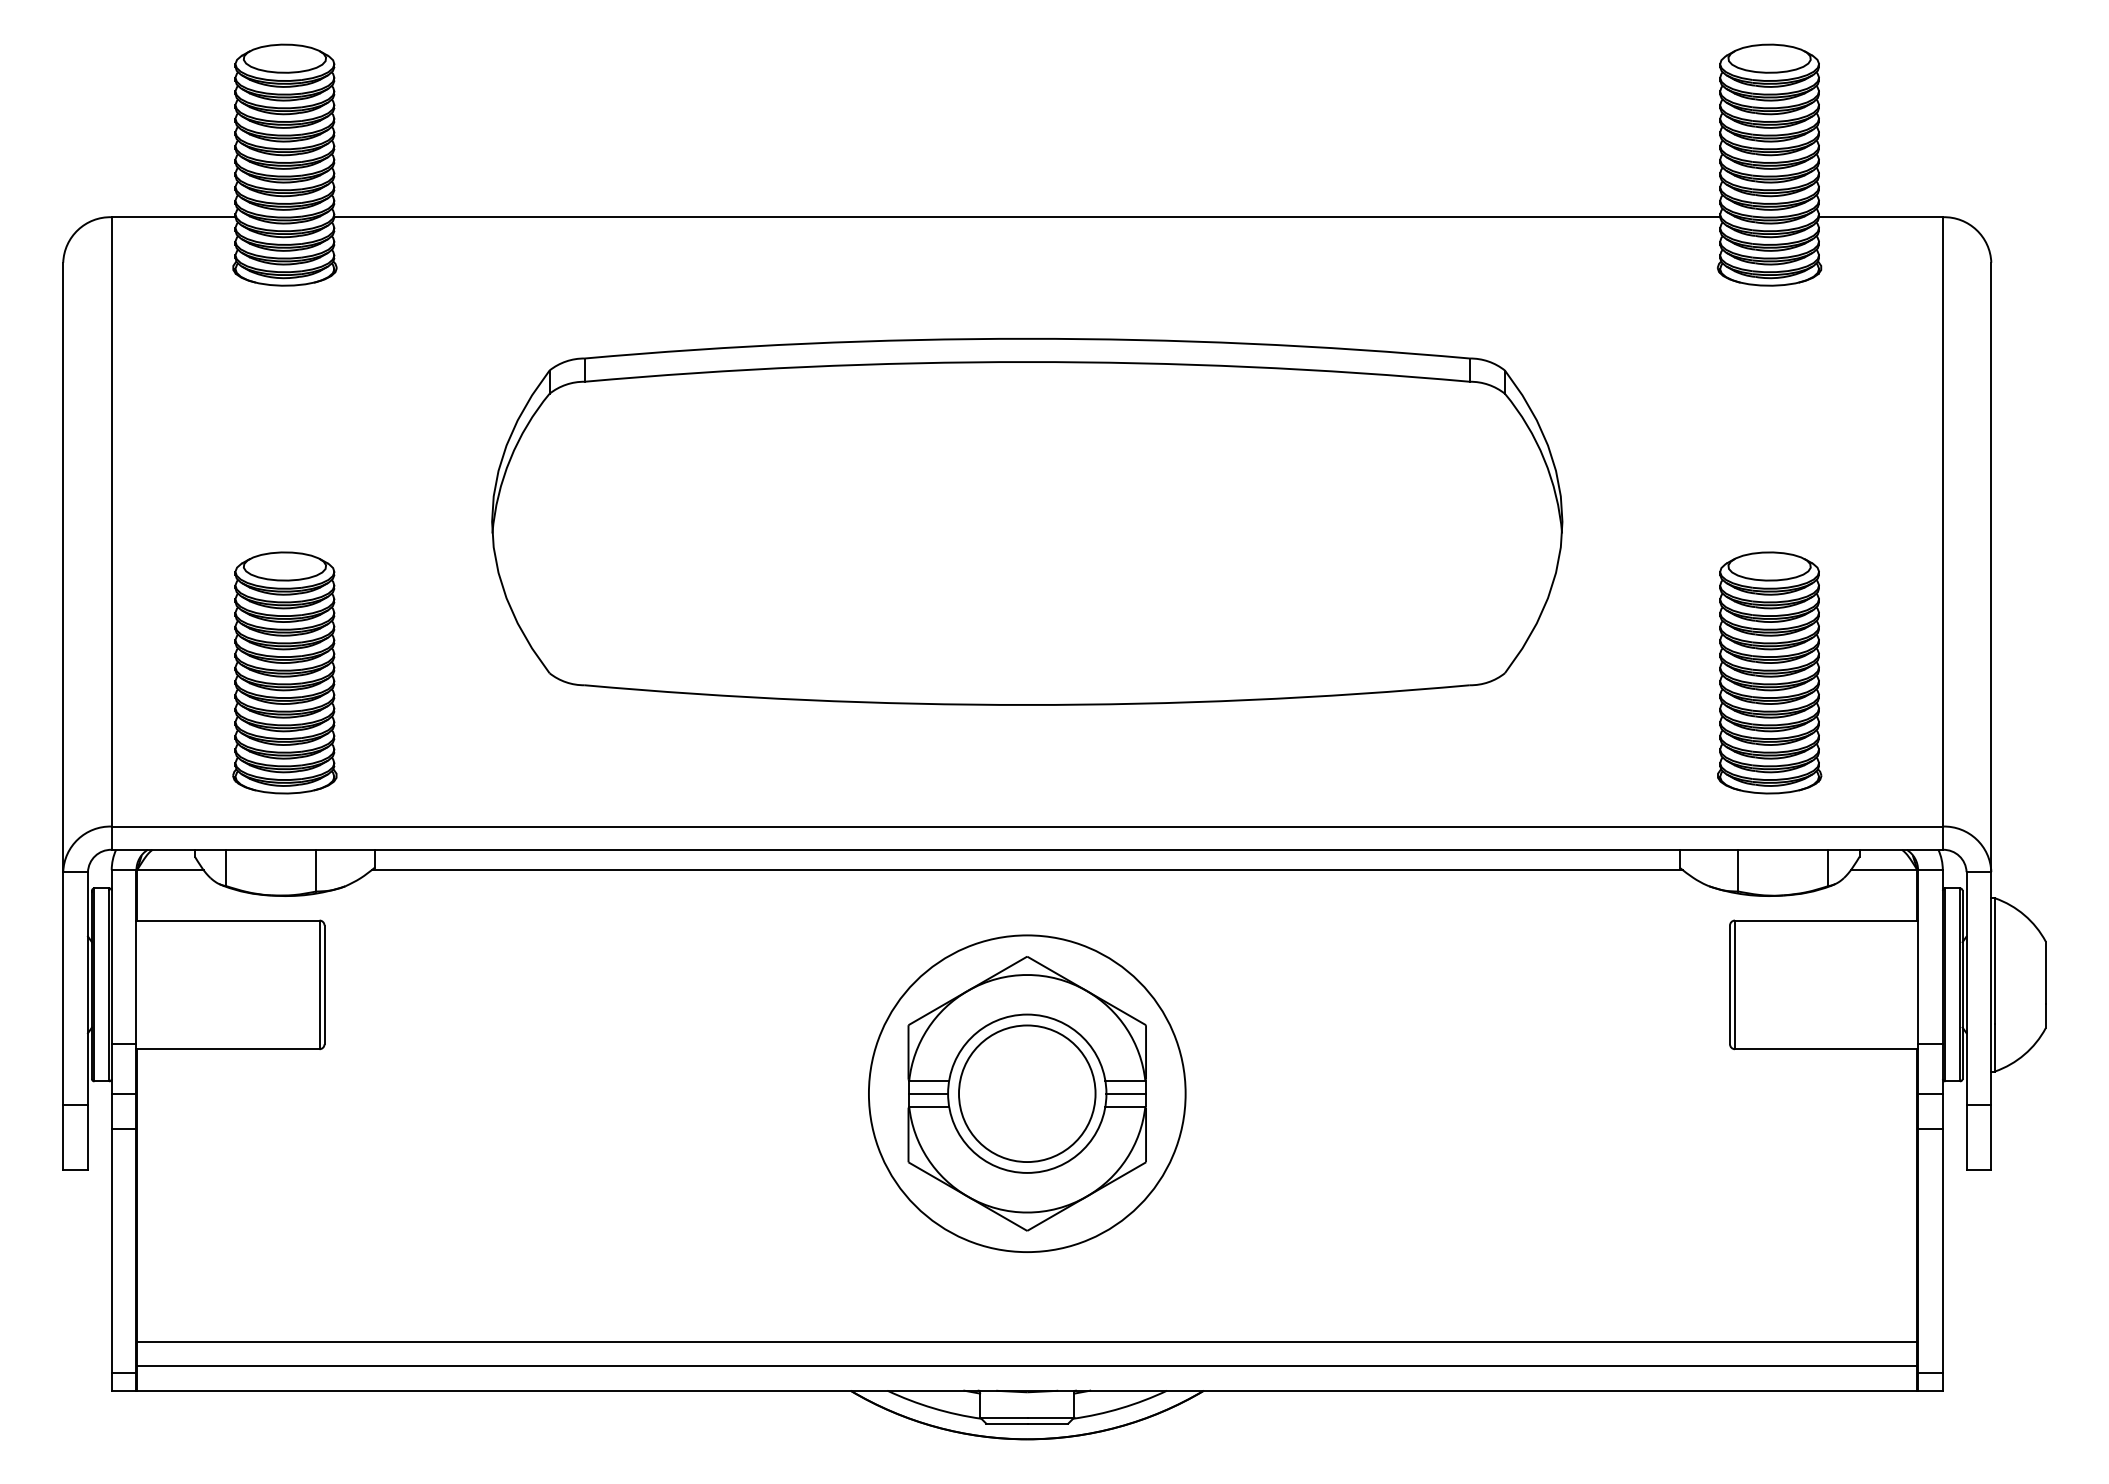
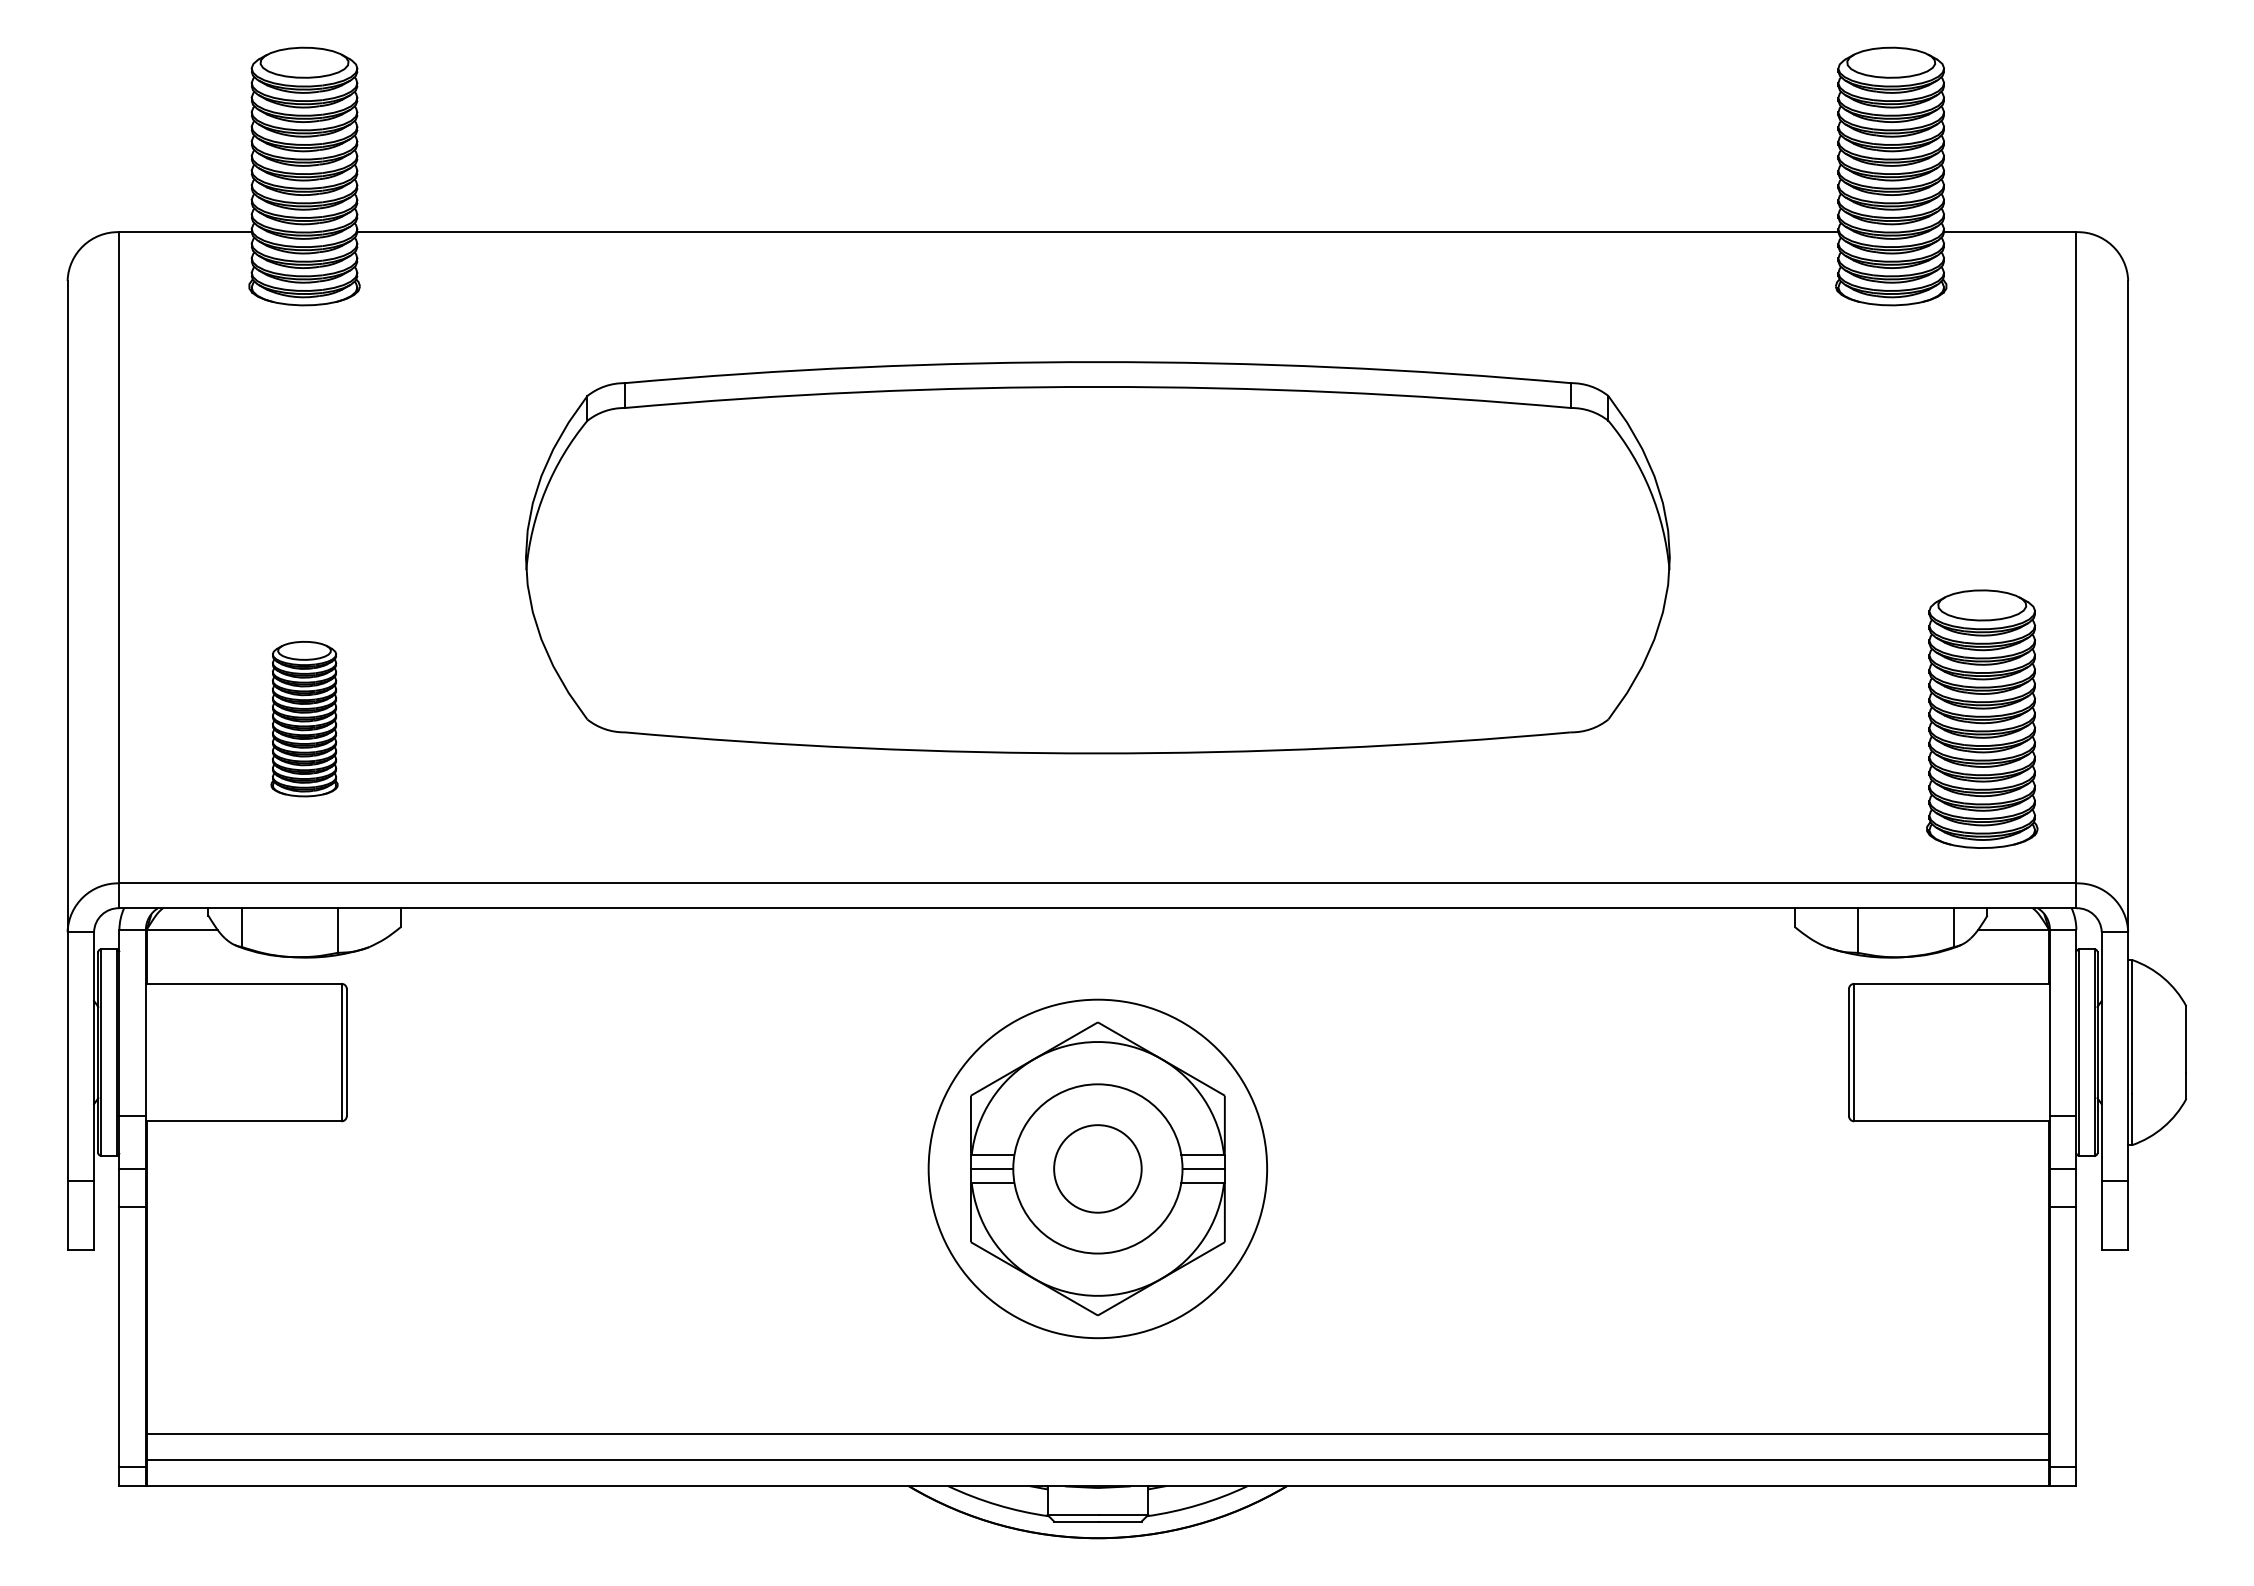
part: (284, 672) -> (304, 718), size x0.6
part: (1769, 672) -> (1982, 718), moved
line: (1026, 869) -> (1097, 929), removed
circle: (1026, 1093) -> (1097, 1168), size x0.6

